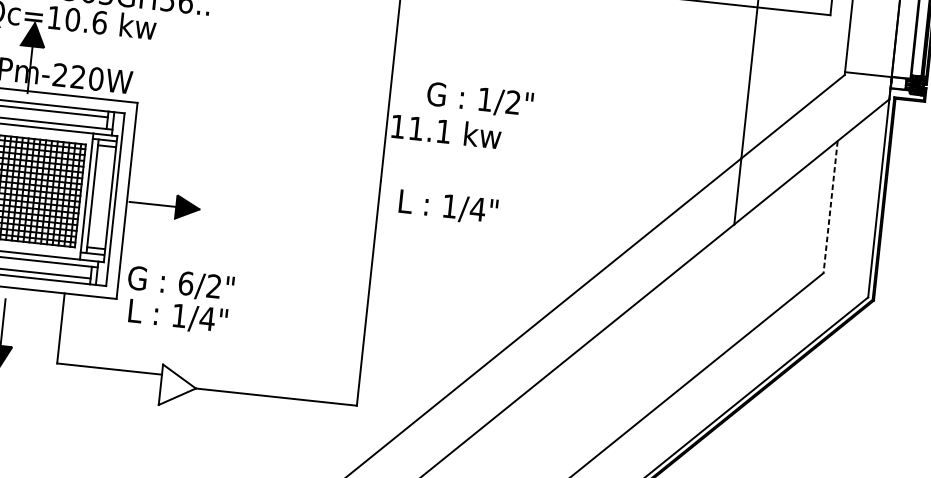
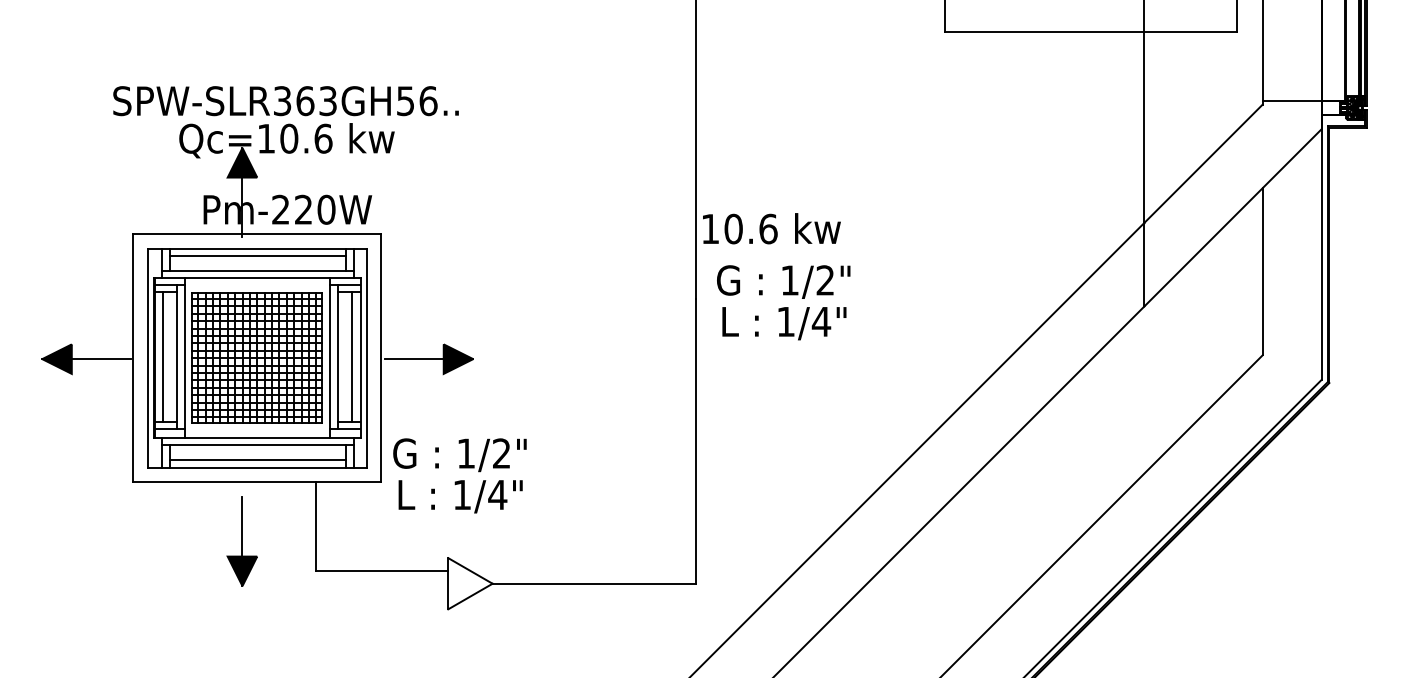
text: (480, 99) -> (783, 281), moved
text: (429, 129) -> (750, 228), 11.1 -> 10.6
line: (104, 197) -> (352, 356), added
line: (830, 206) -> (1262, 271), dashed -> solid
text: (186, 283) -> (466, 453), 6/2" -> 1/2"

